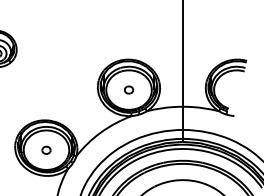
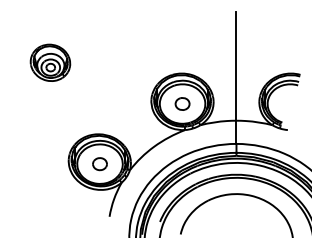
part: (128, 89) -> (182, 103), size x1.67
part: (45, 150) -> (99, 164), size x1.67

